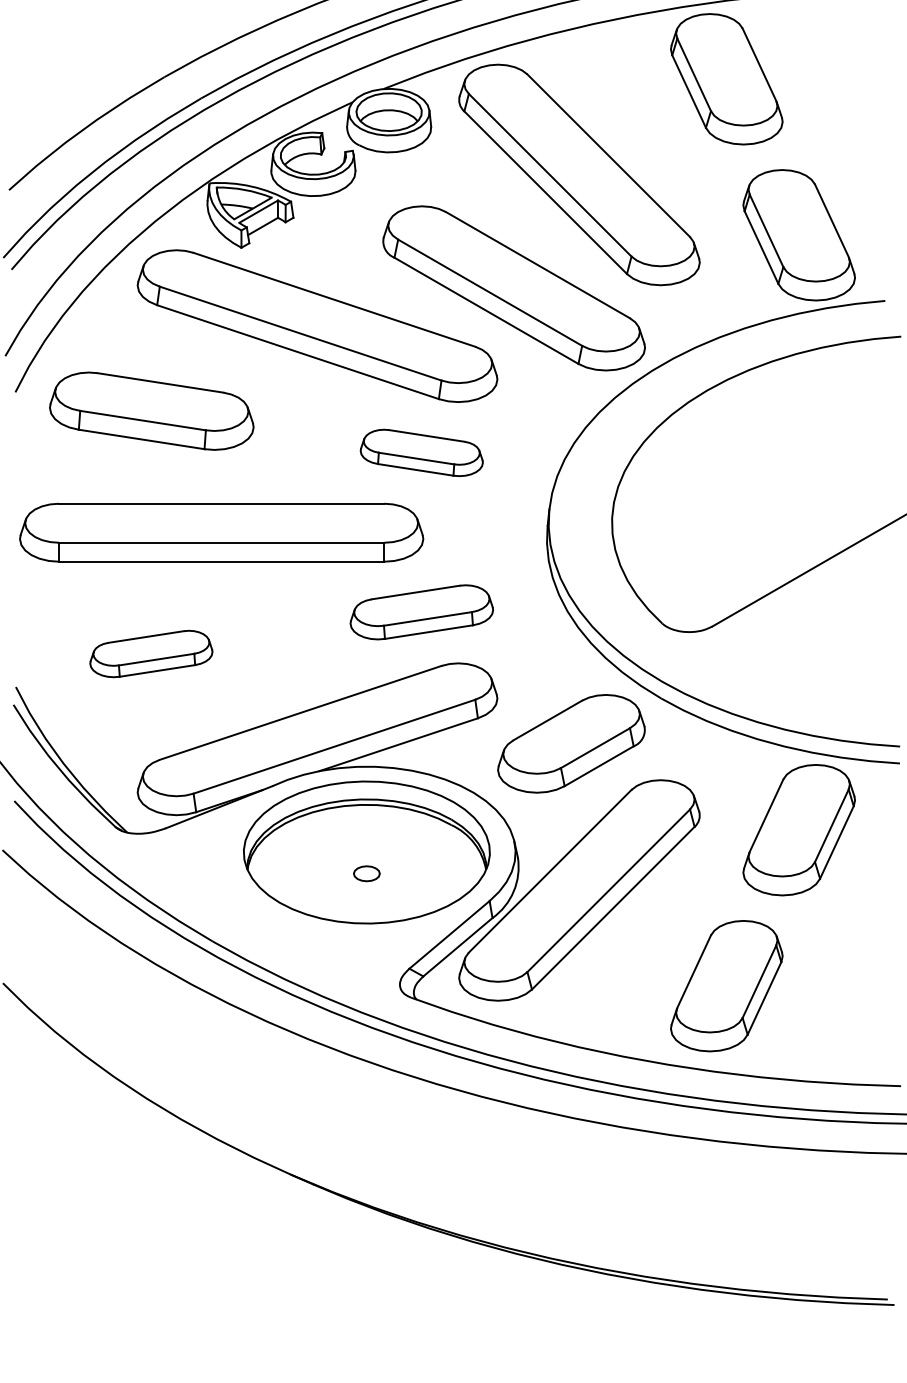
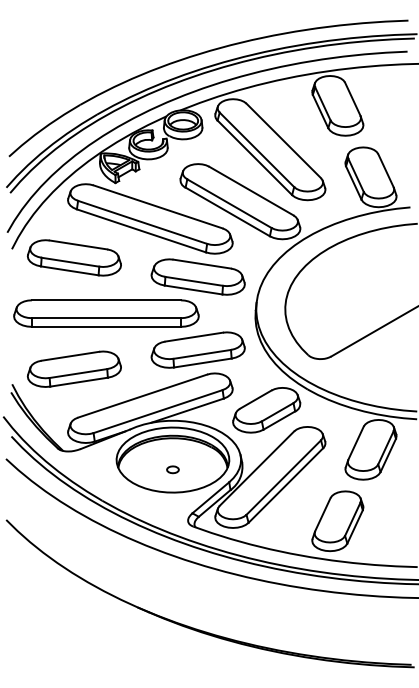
part: (420, 451) -> (197, 276), size x1.67
part: (420, 611) -> (197, 349), size x1.43
part: (149, 652) -> (73, 368), size x1.67

